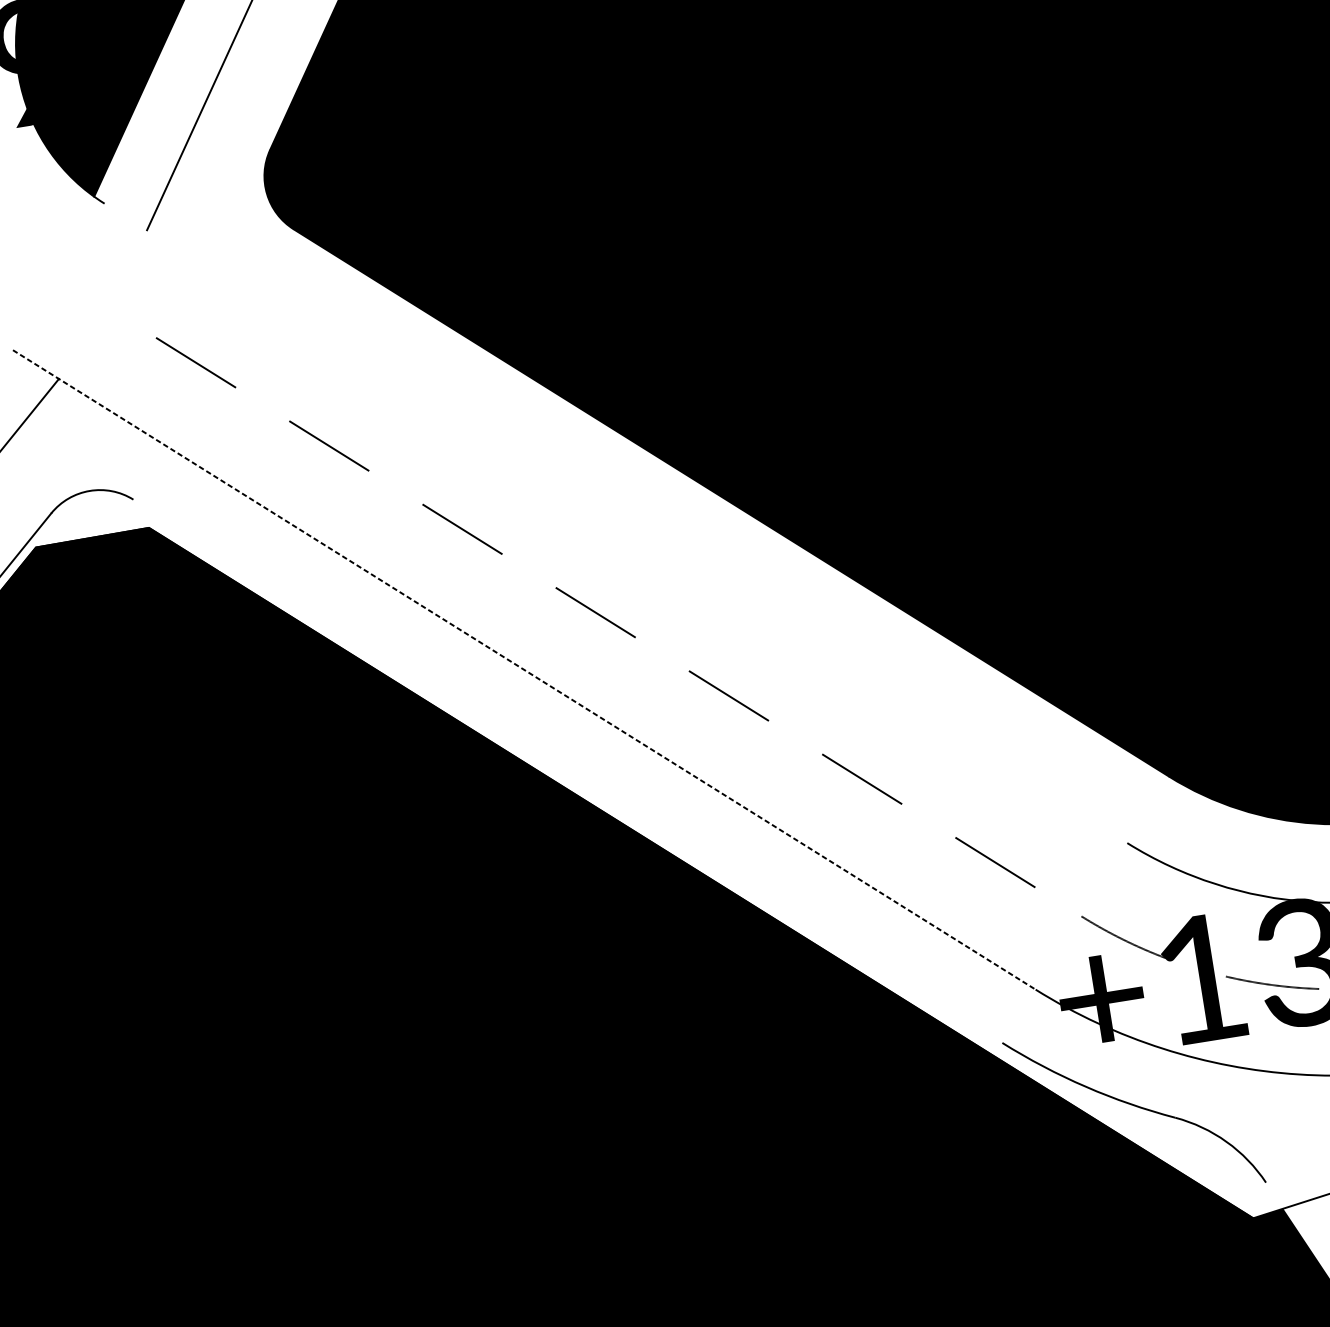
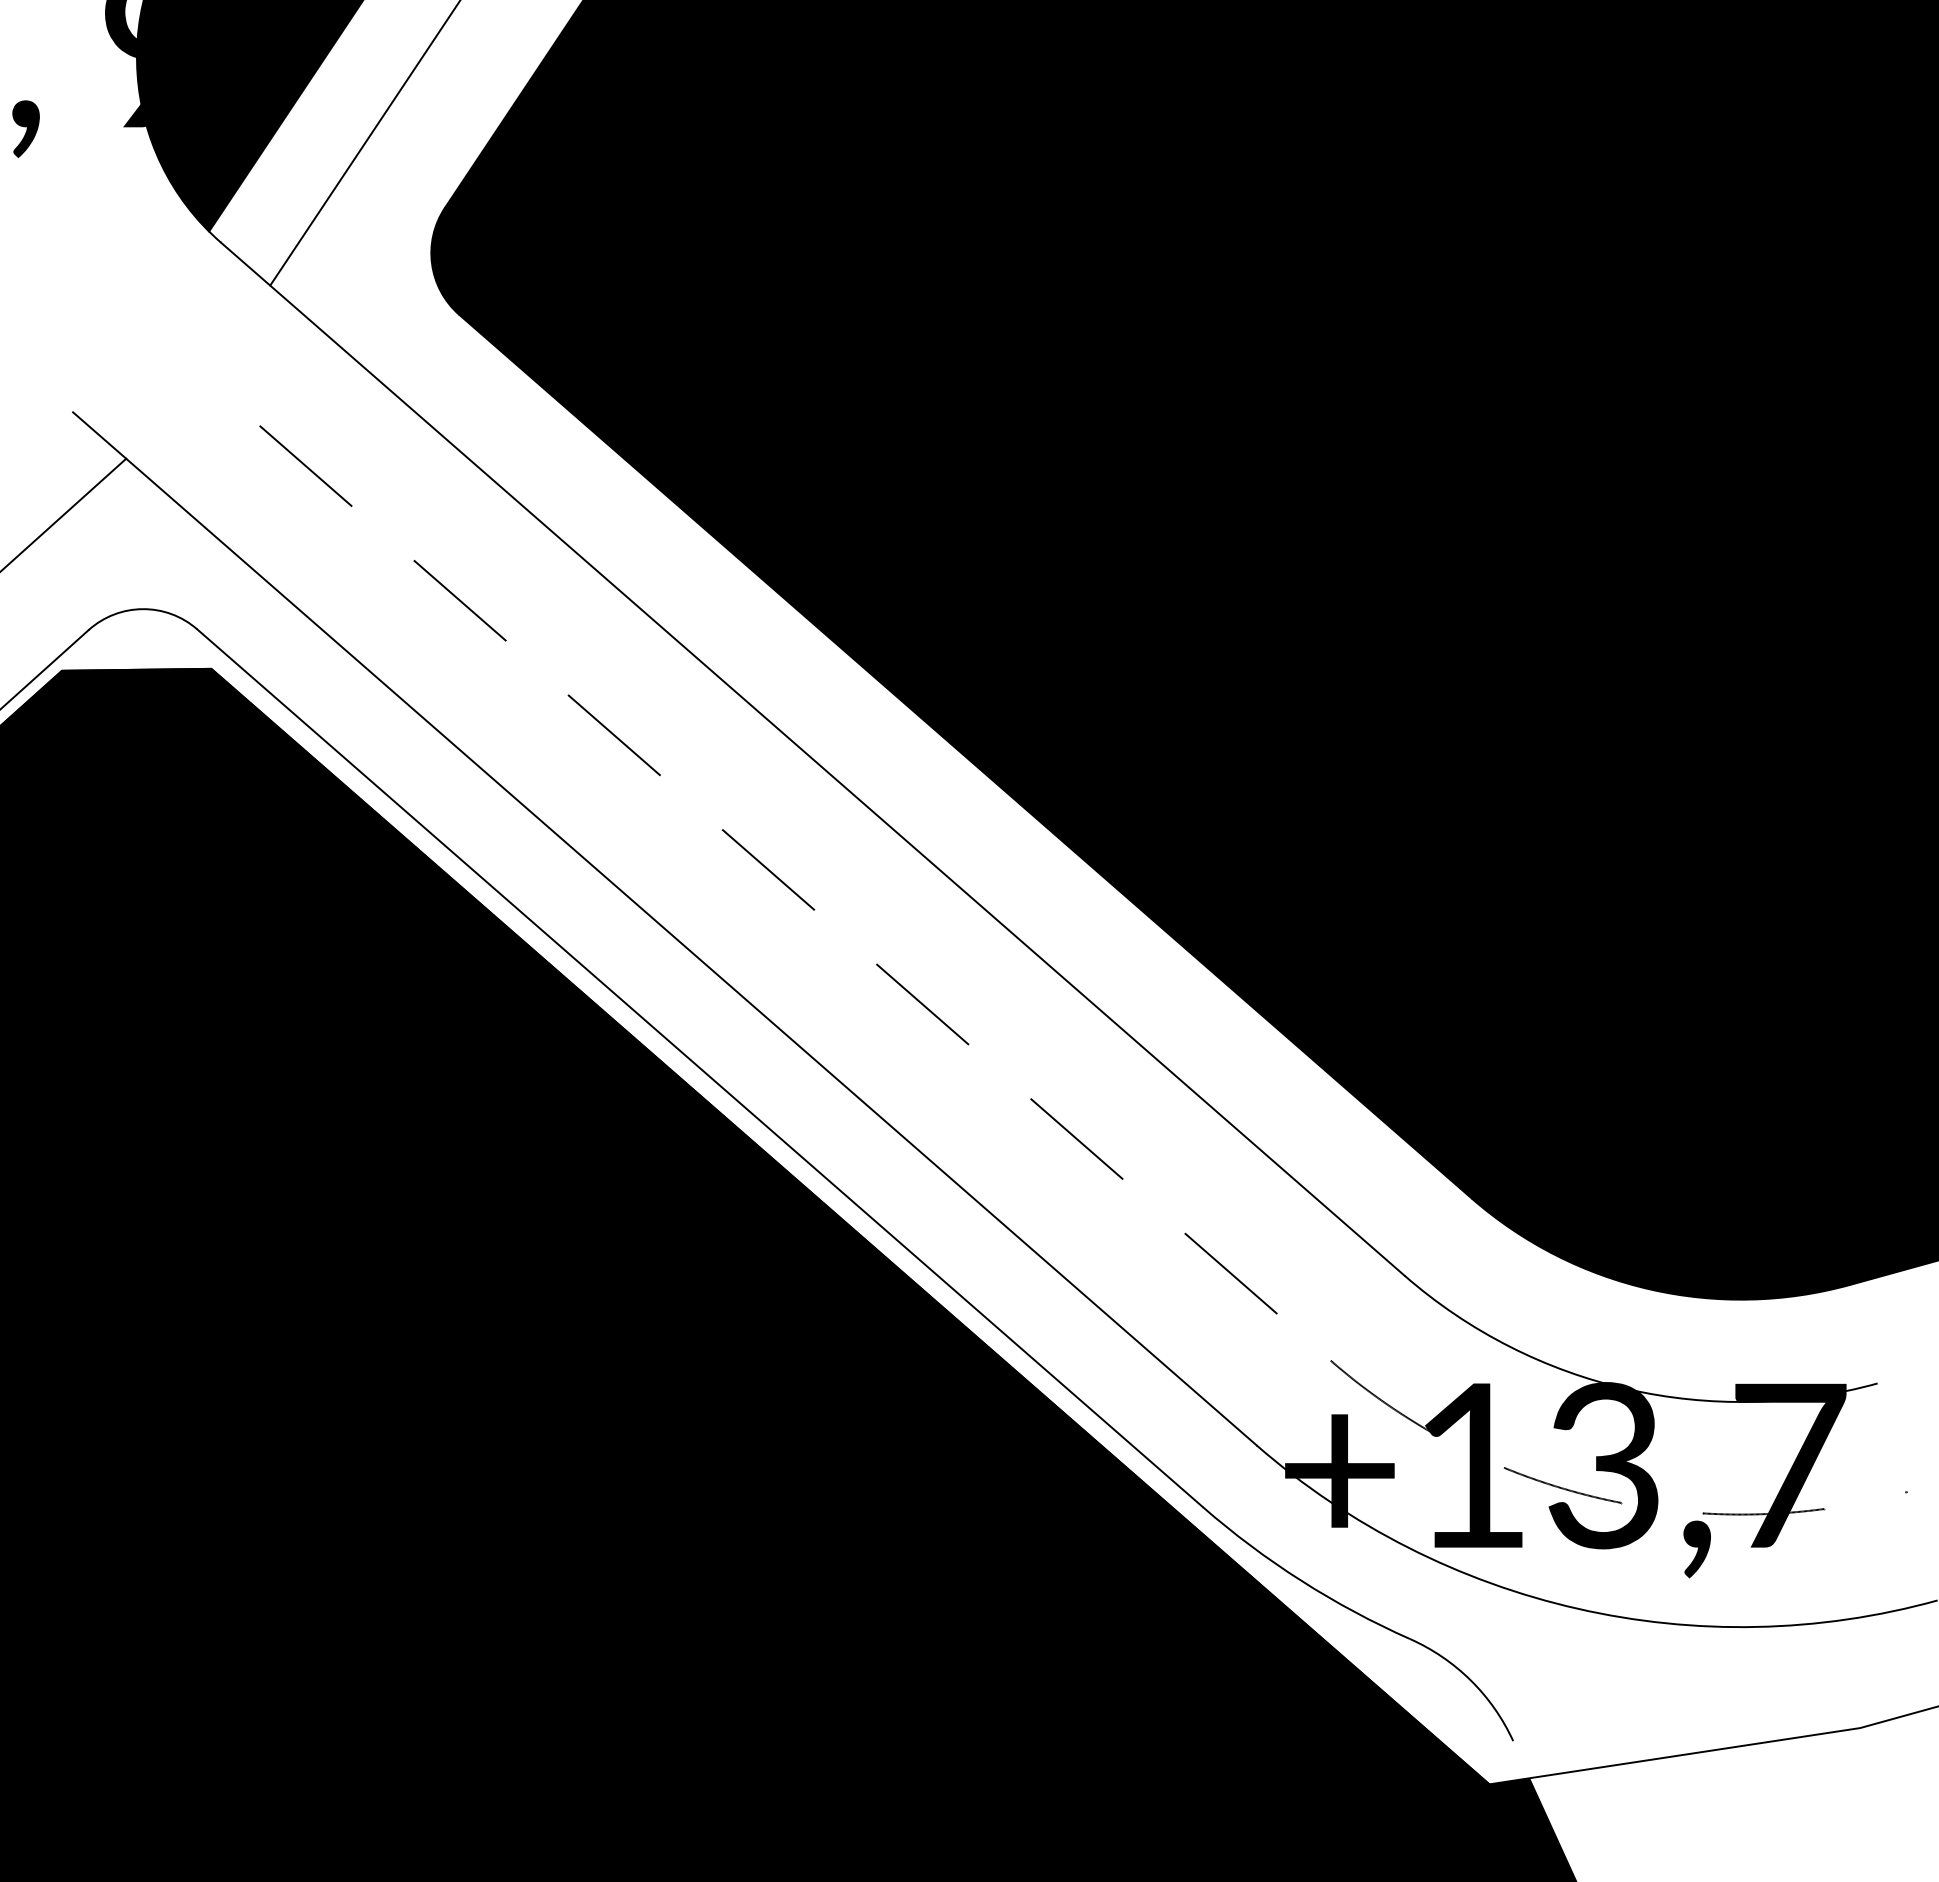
line: (615, 522) -> (812, 758), added
line: (524, 669) -> (664, 928), dashed -> solid
line: (567, 771) -> (699, 1068), added

